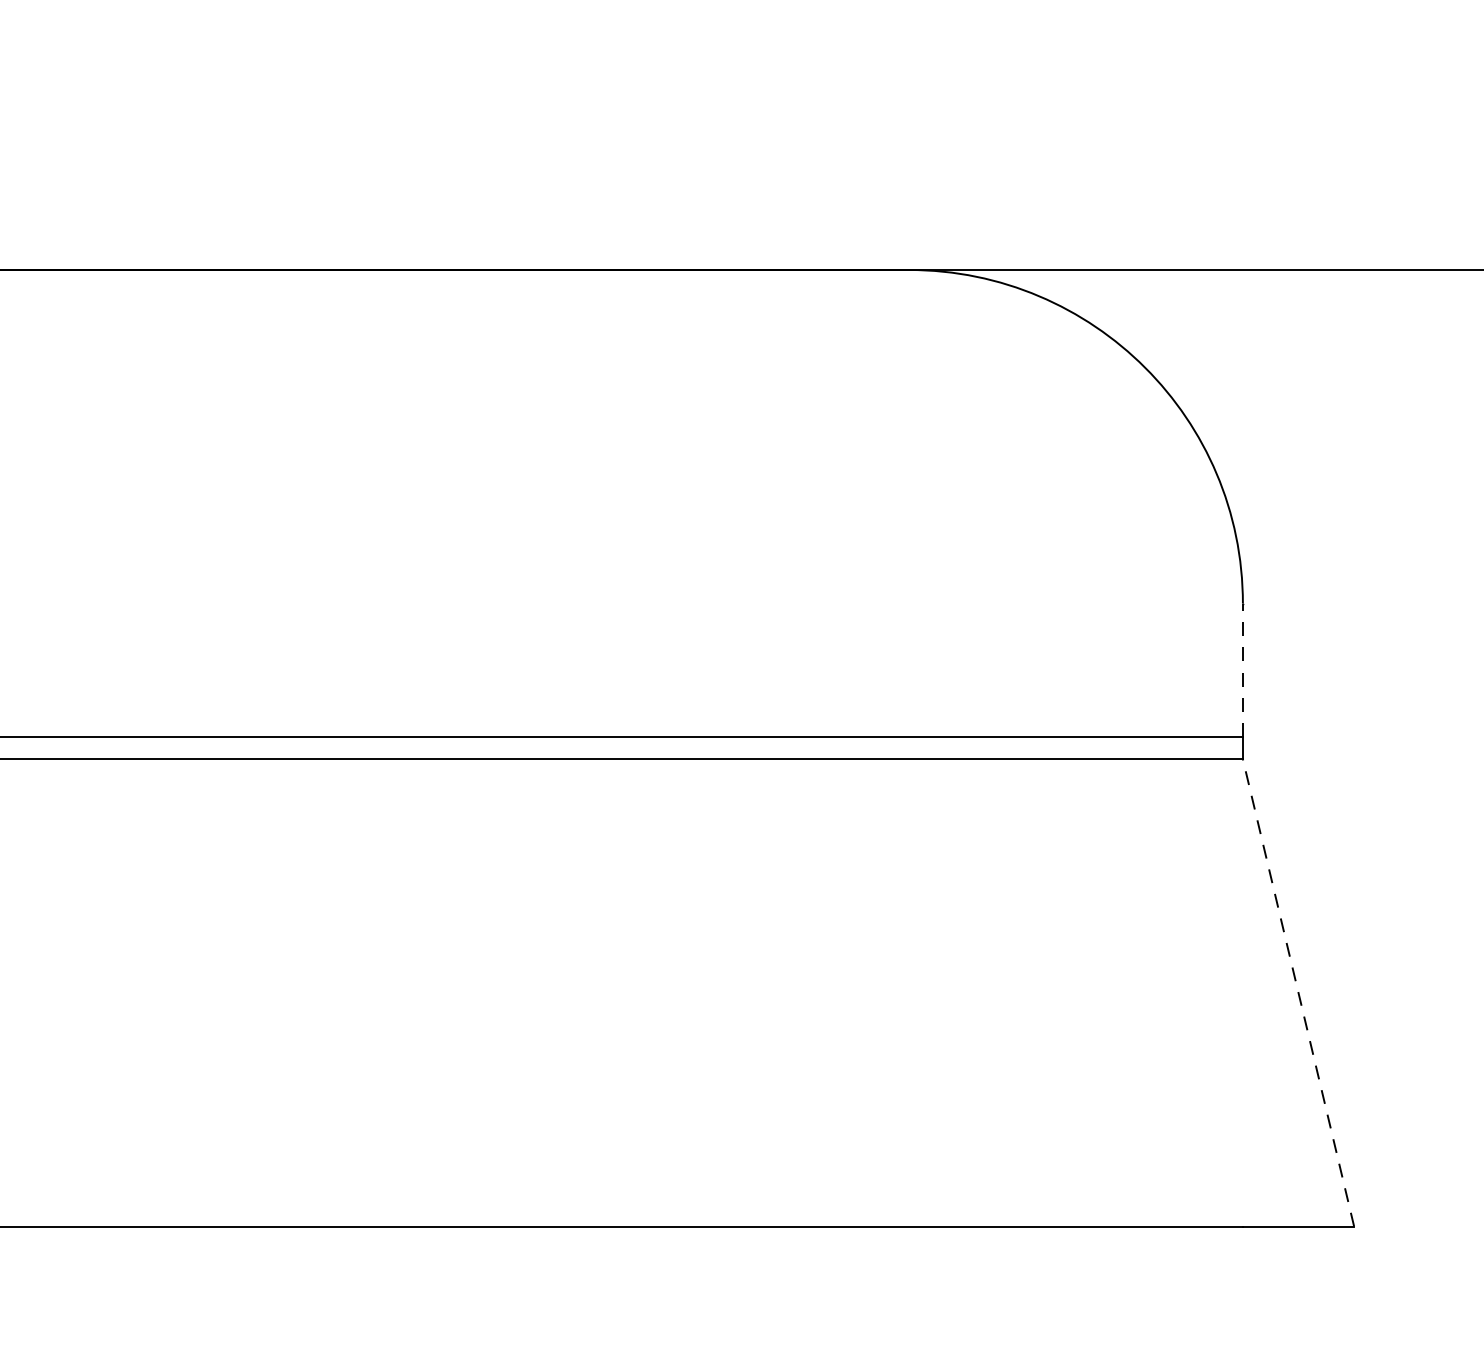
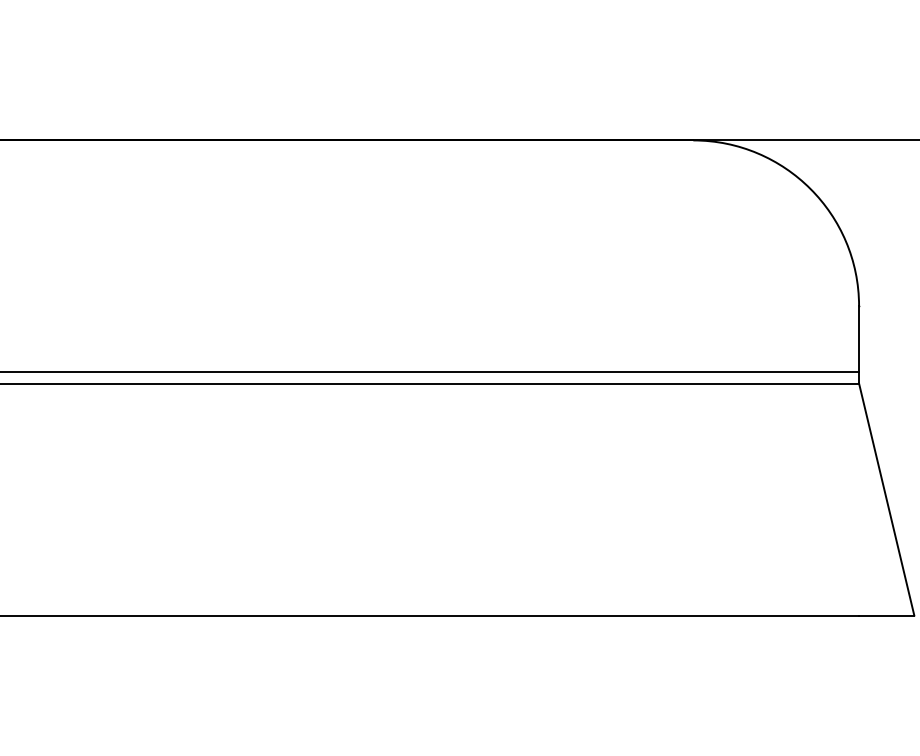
line: (1243, 668) -> (859, 338), dashed -> solid
line: (1298, 992) -> (886, 499), dashed -> solid

